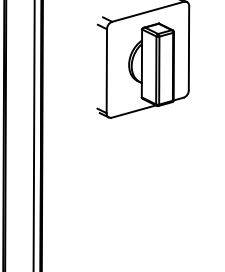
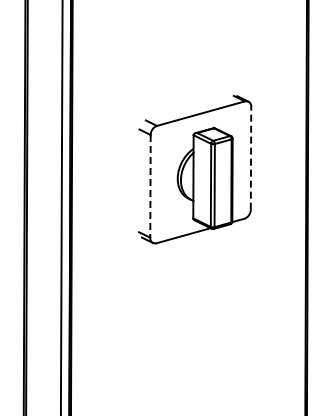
line: (189, 47) -> (251, 157), solid -> dashed
line: (106, 71) -> (150, 186), solid -> dashed

